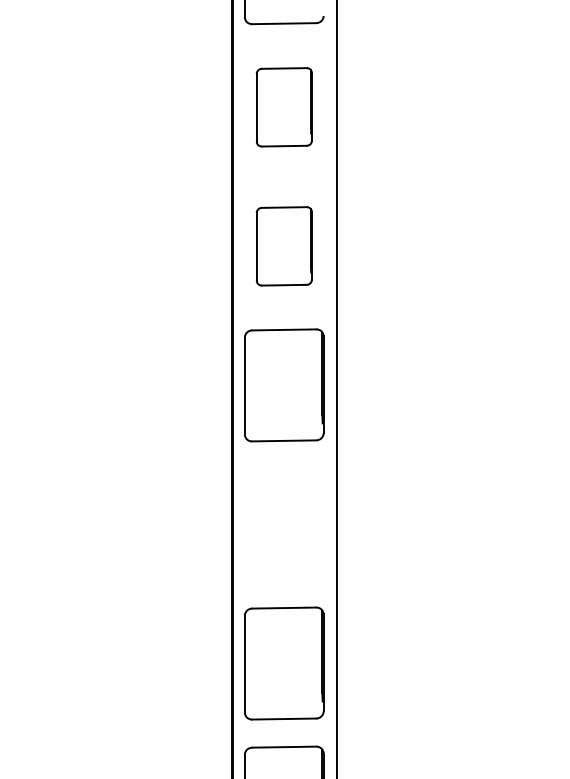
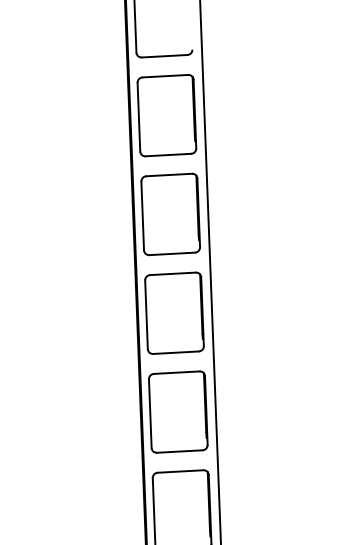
part: (284, 107) -> (167, 115), size x1.43
part: (284, 246) -> (170, 214), size x1.43
part: (284, 524) -> (178, 412), added

